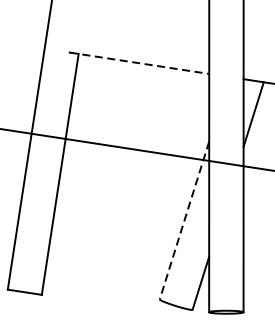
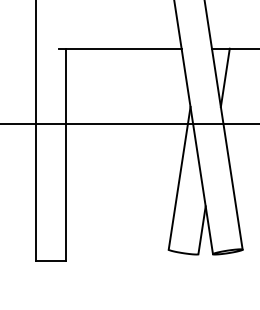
line: (139, 63) -> (120, 48), dashed -> solid
line: (184, 220) -> (179, 178), dashed -> solid

